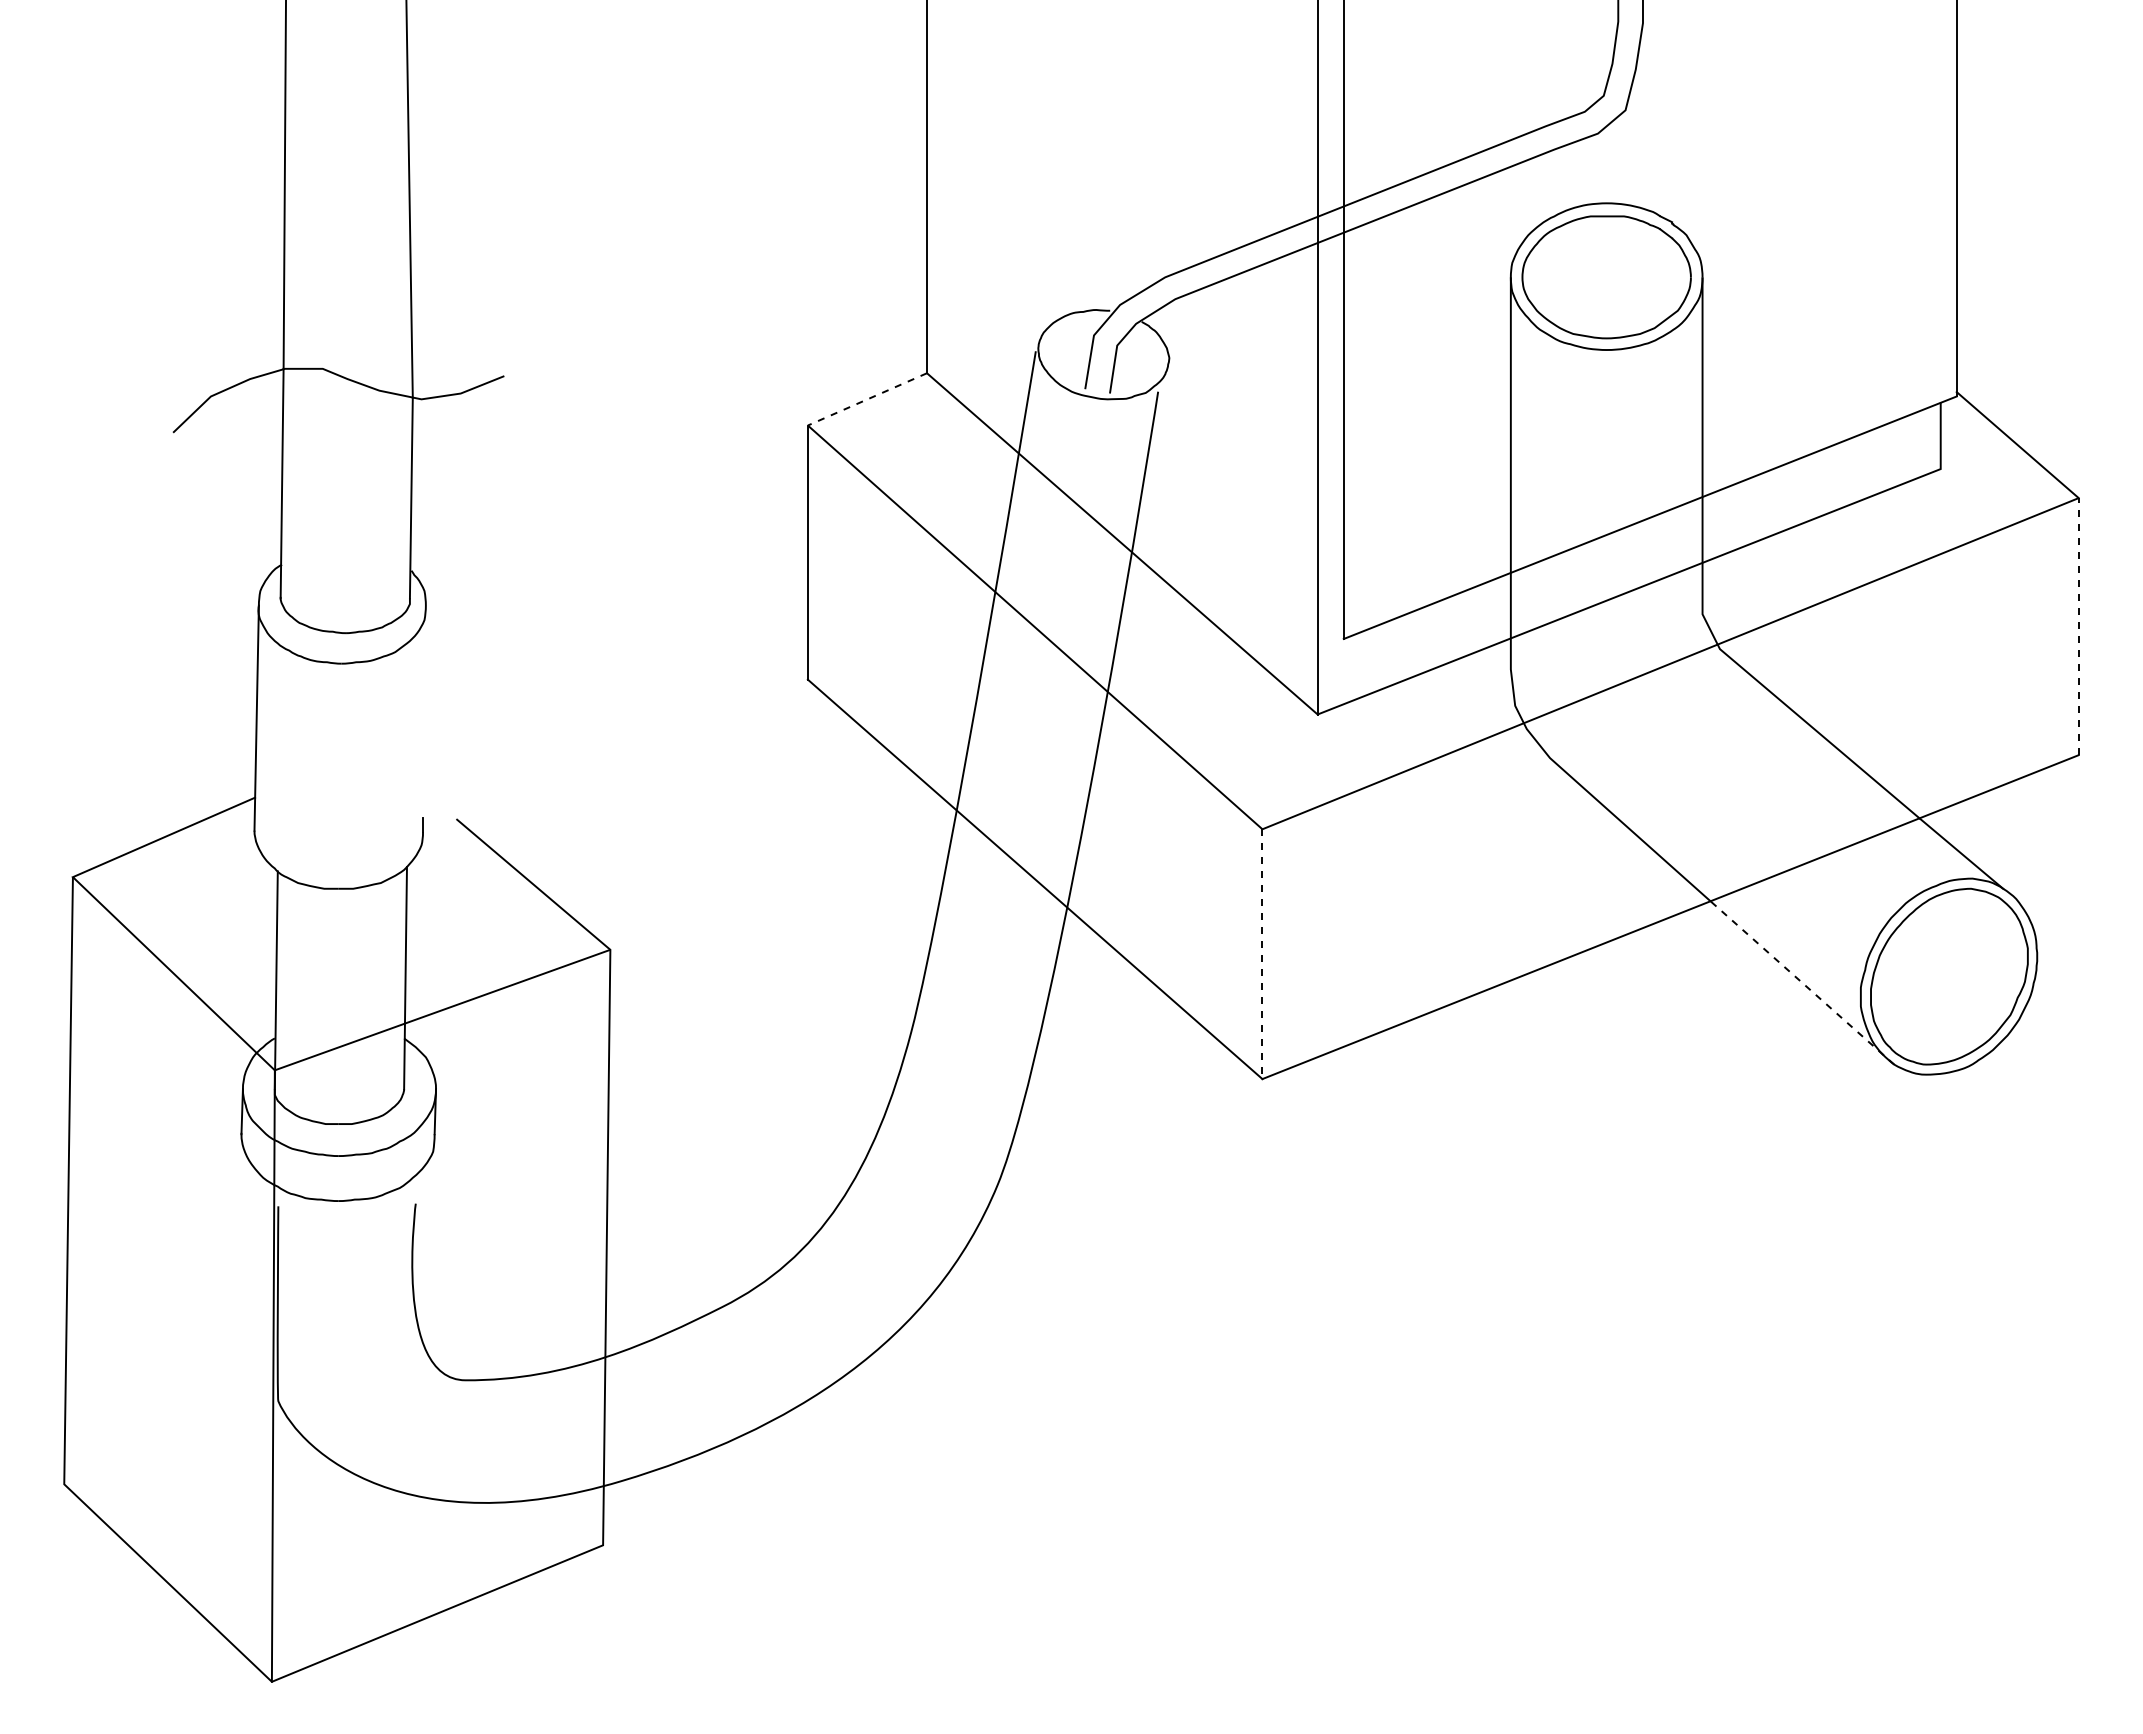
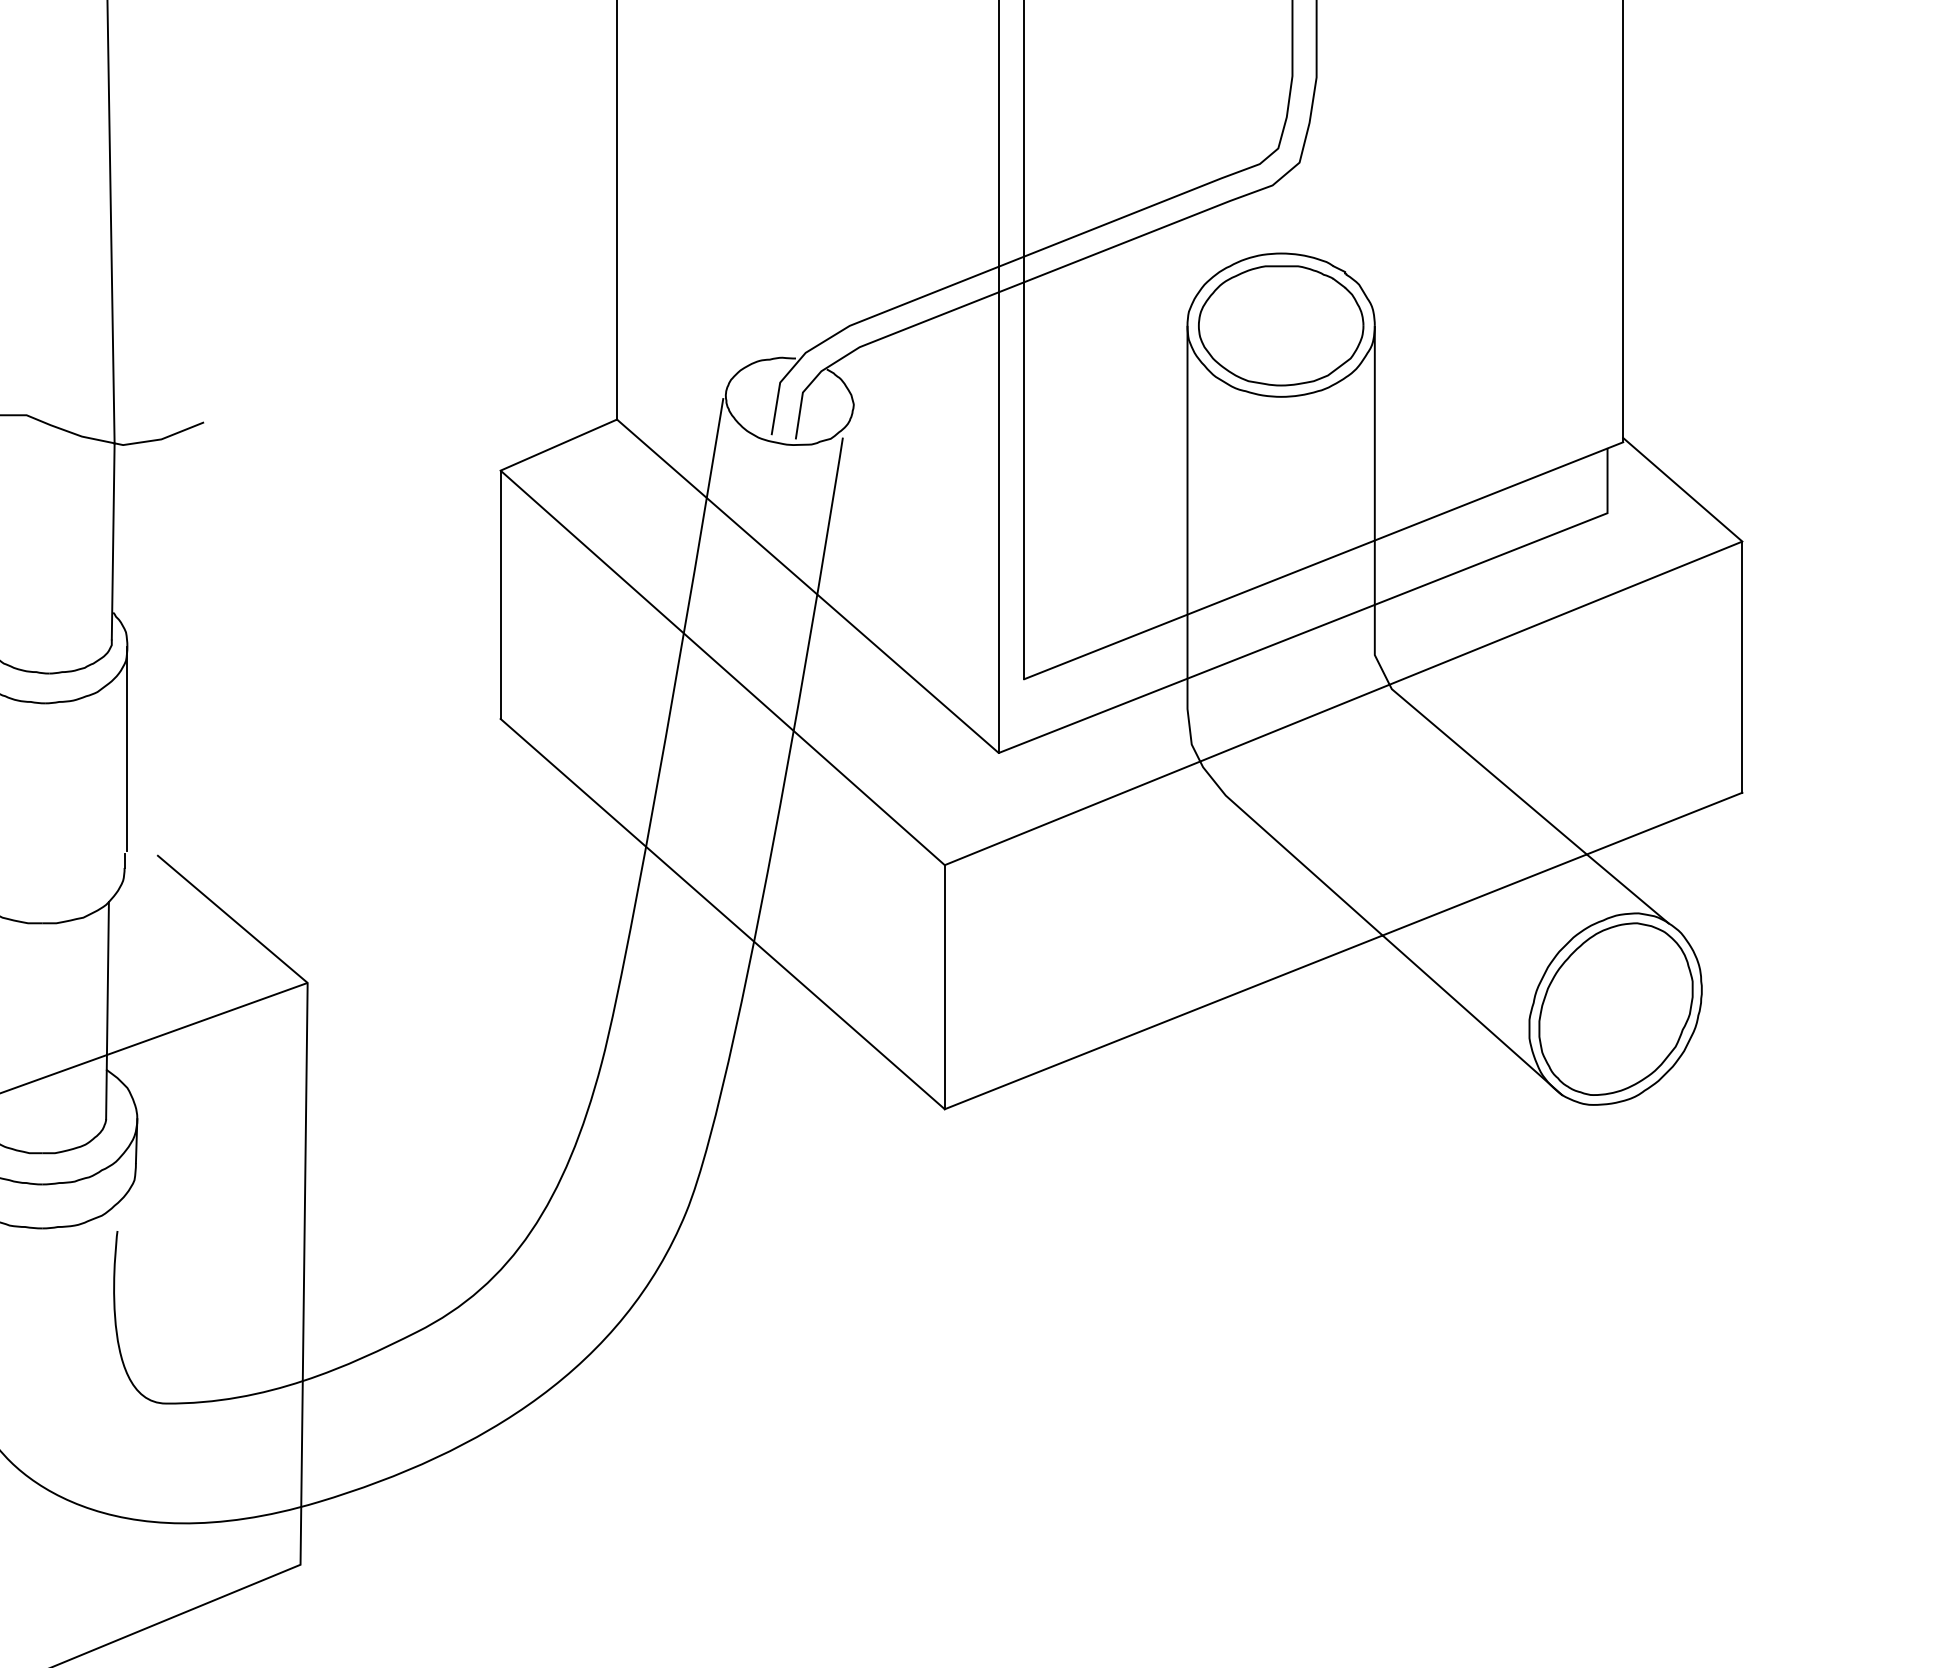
line: (866, 399) -> (557, 445), dashed -> solid
line: (2078, 626) -> (1742, 667), dashed -> solid
line: (425, 709) -> (127, 748), added
line: (1262, 954) -> (944, 987), dashed -> solid
line: (1803, 983) -> (1473, 1015), dashed -> solid

